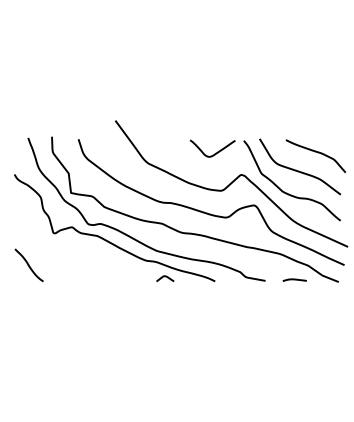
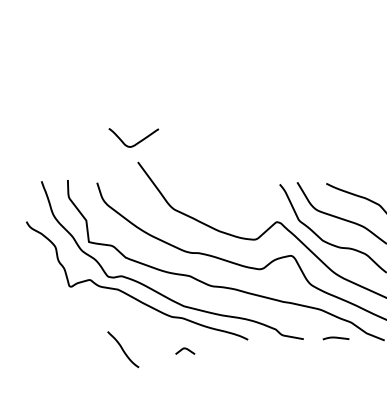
curve: (214, 153) -> (135, 143), moved
curve: (28, 265) -> (122, 349), moved
curve: (165, 277) -> (185, 349), moved

